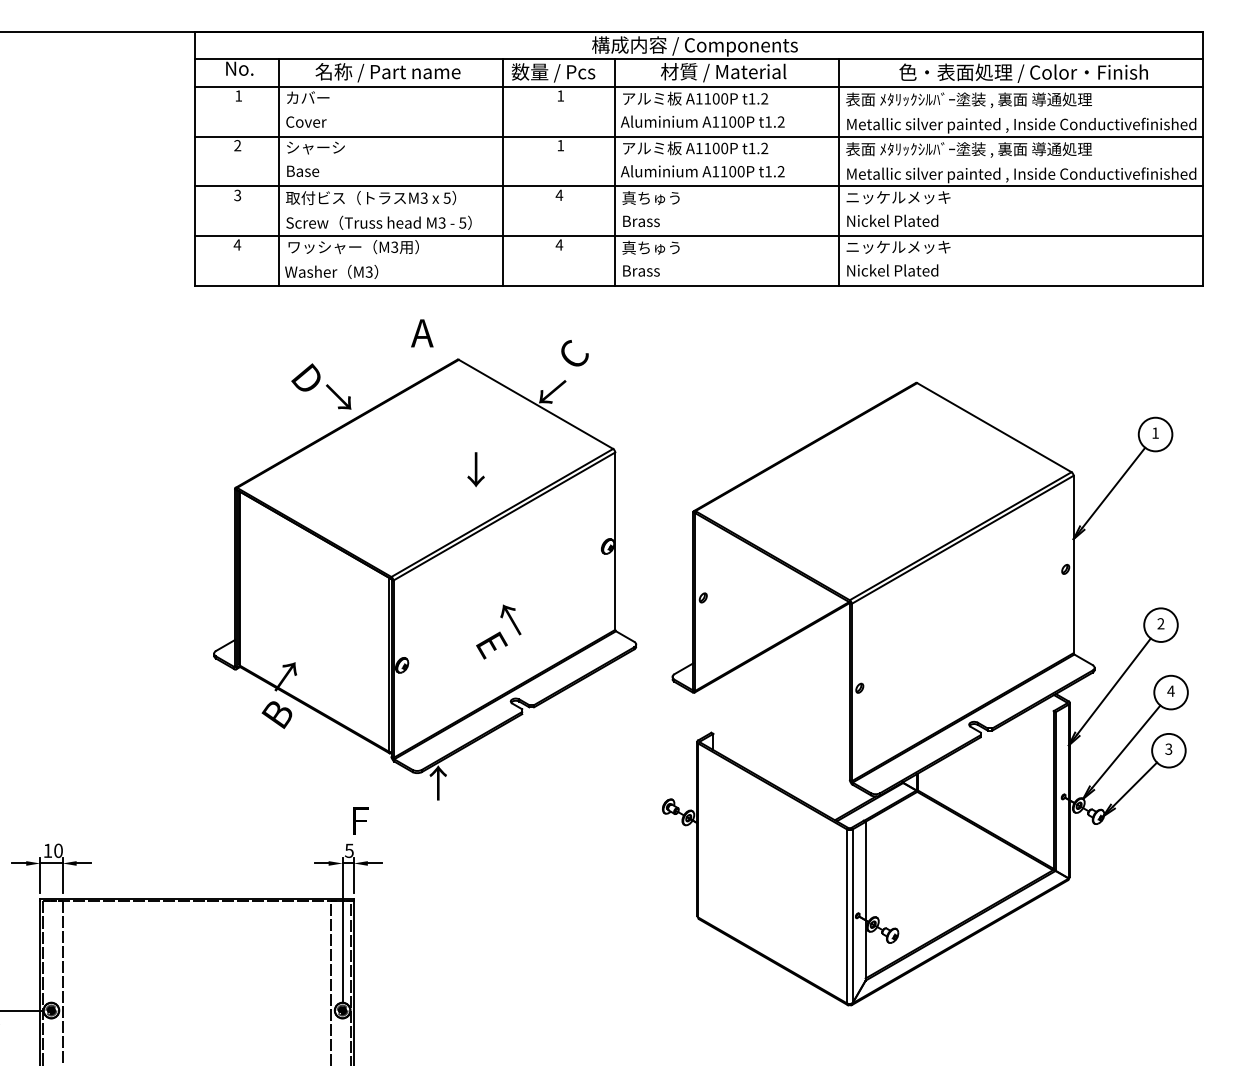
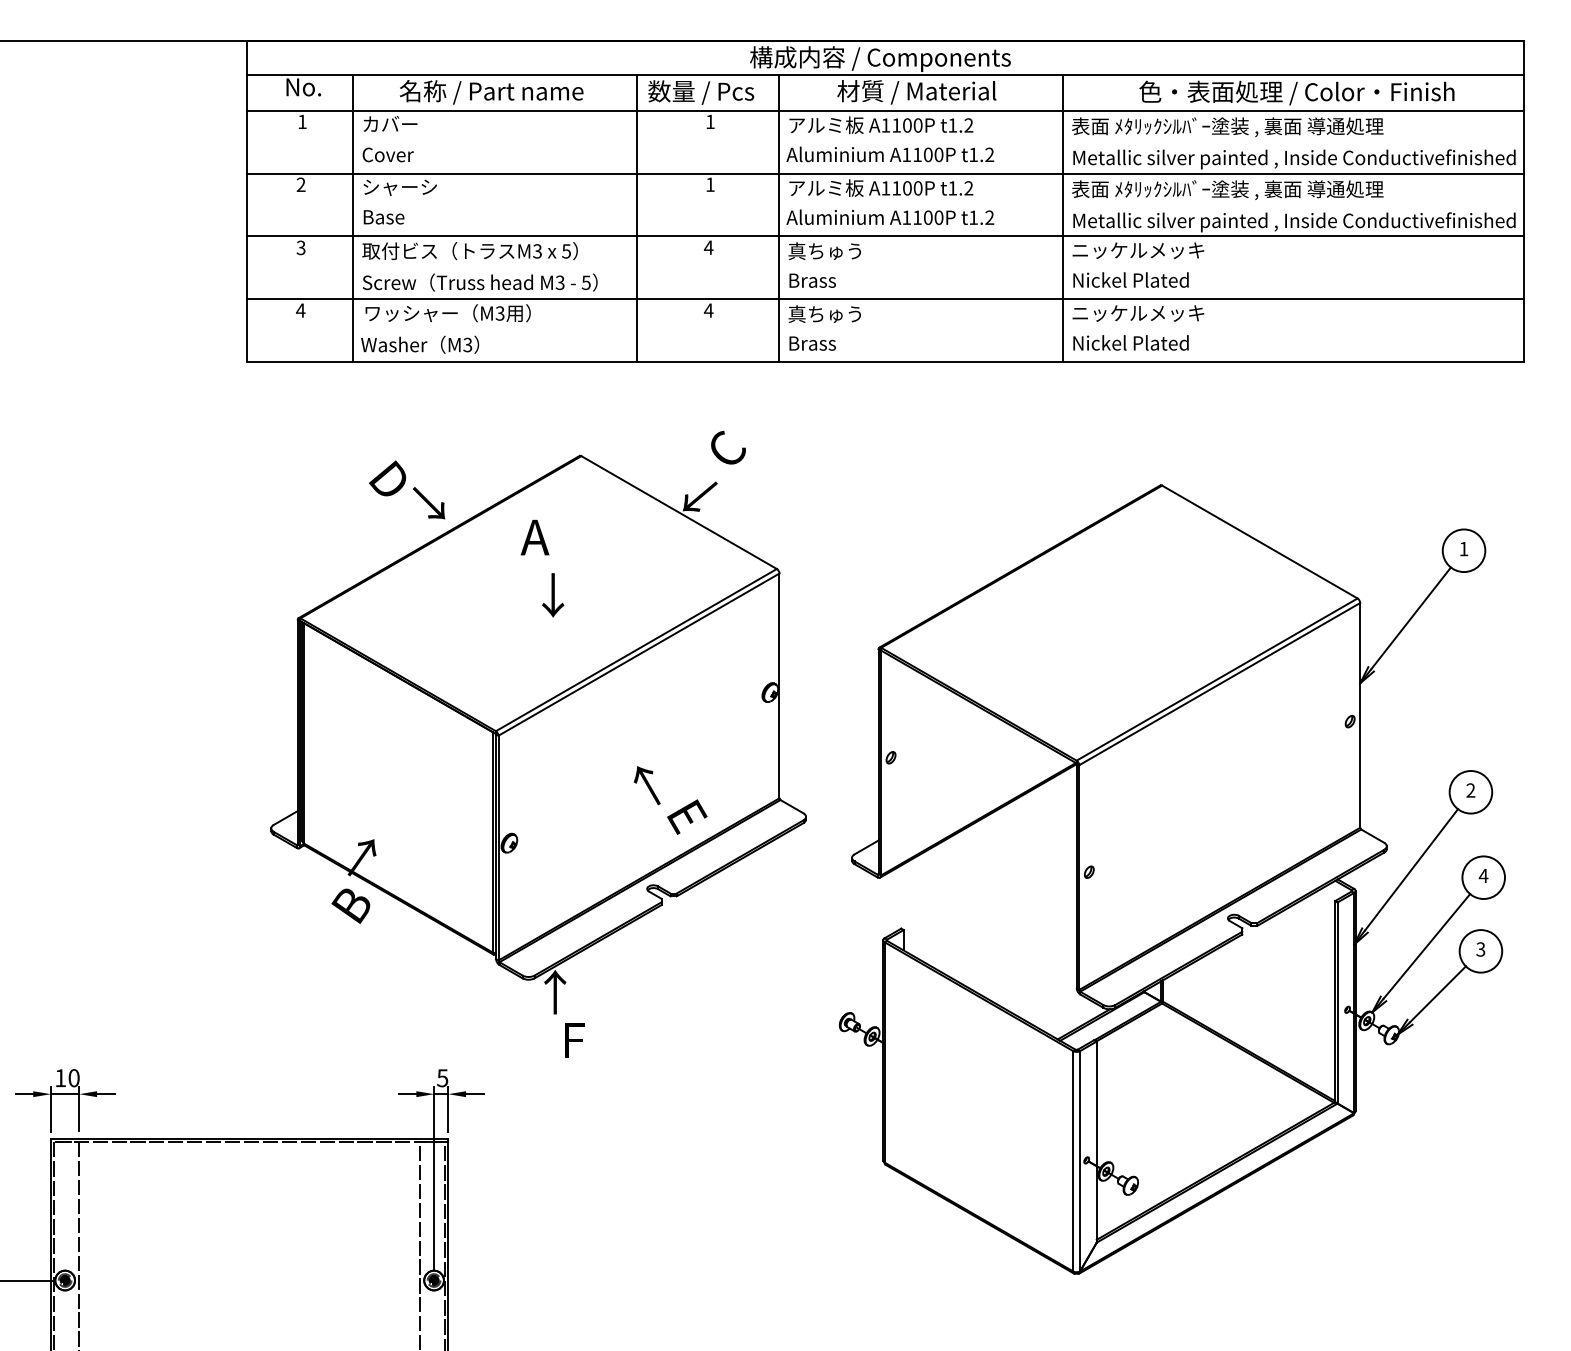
text: (421, 333) -> (534, 537), moved
text: (476, 469) -> (553, 595), moved
text: (492, 645) -> (687, 816), moved
text: (360, 821) -> (574, 1040), moved

